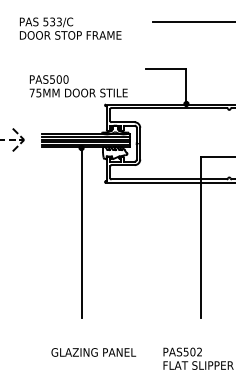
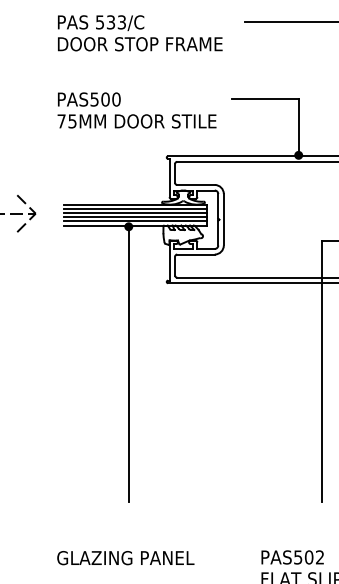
text: (70, 28) -> (139, 33), moved
text: (78, 86) -> (136, 110), moved
text: (93, 352) -> (125, 558), moved

